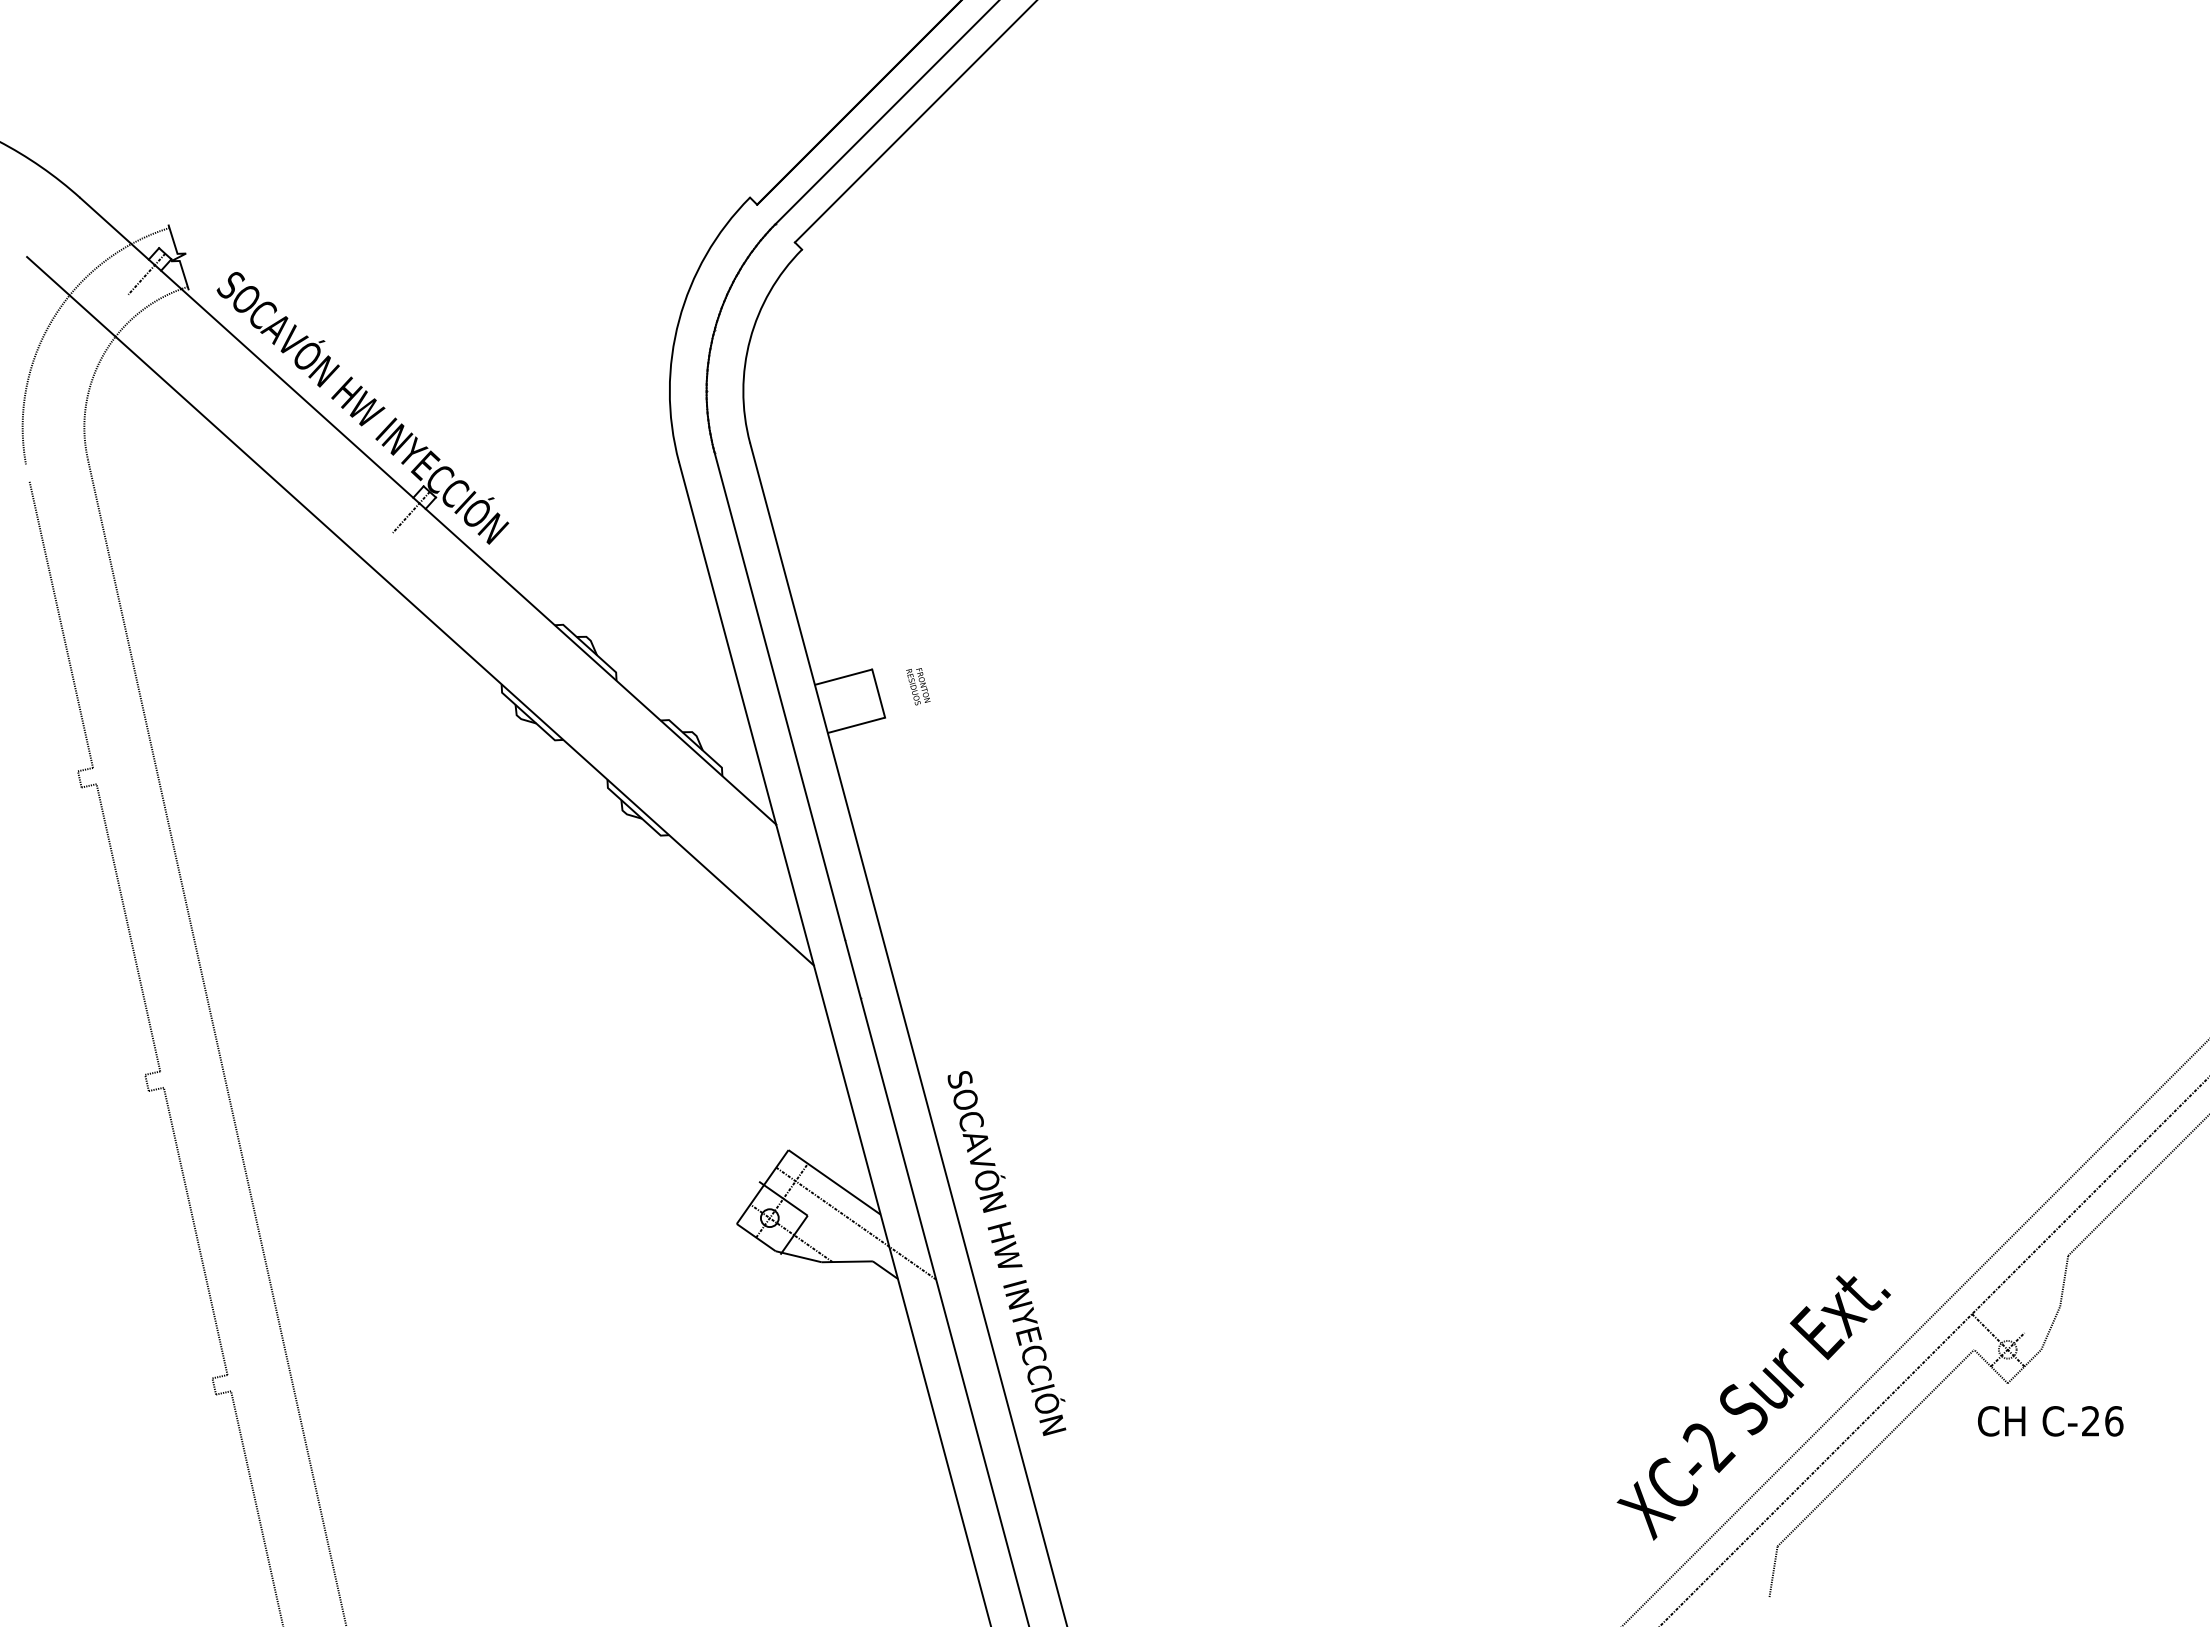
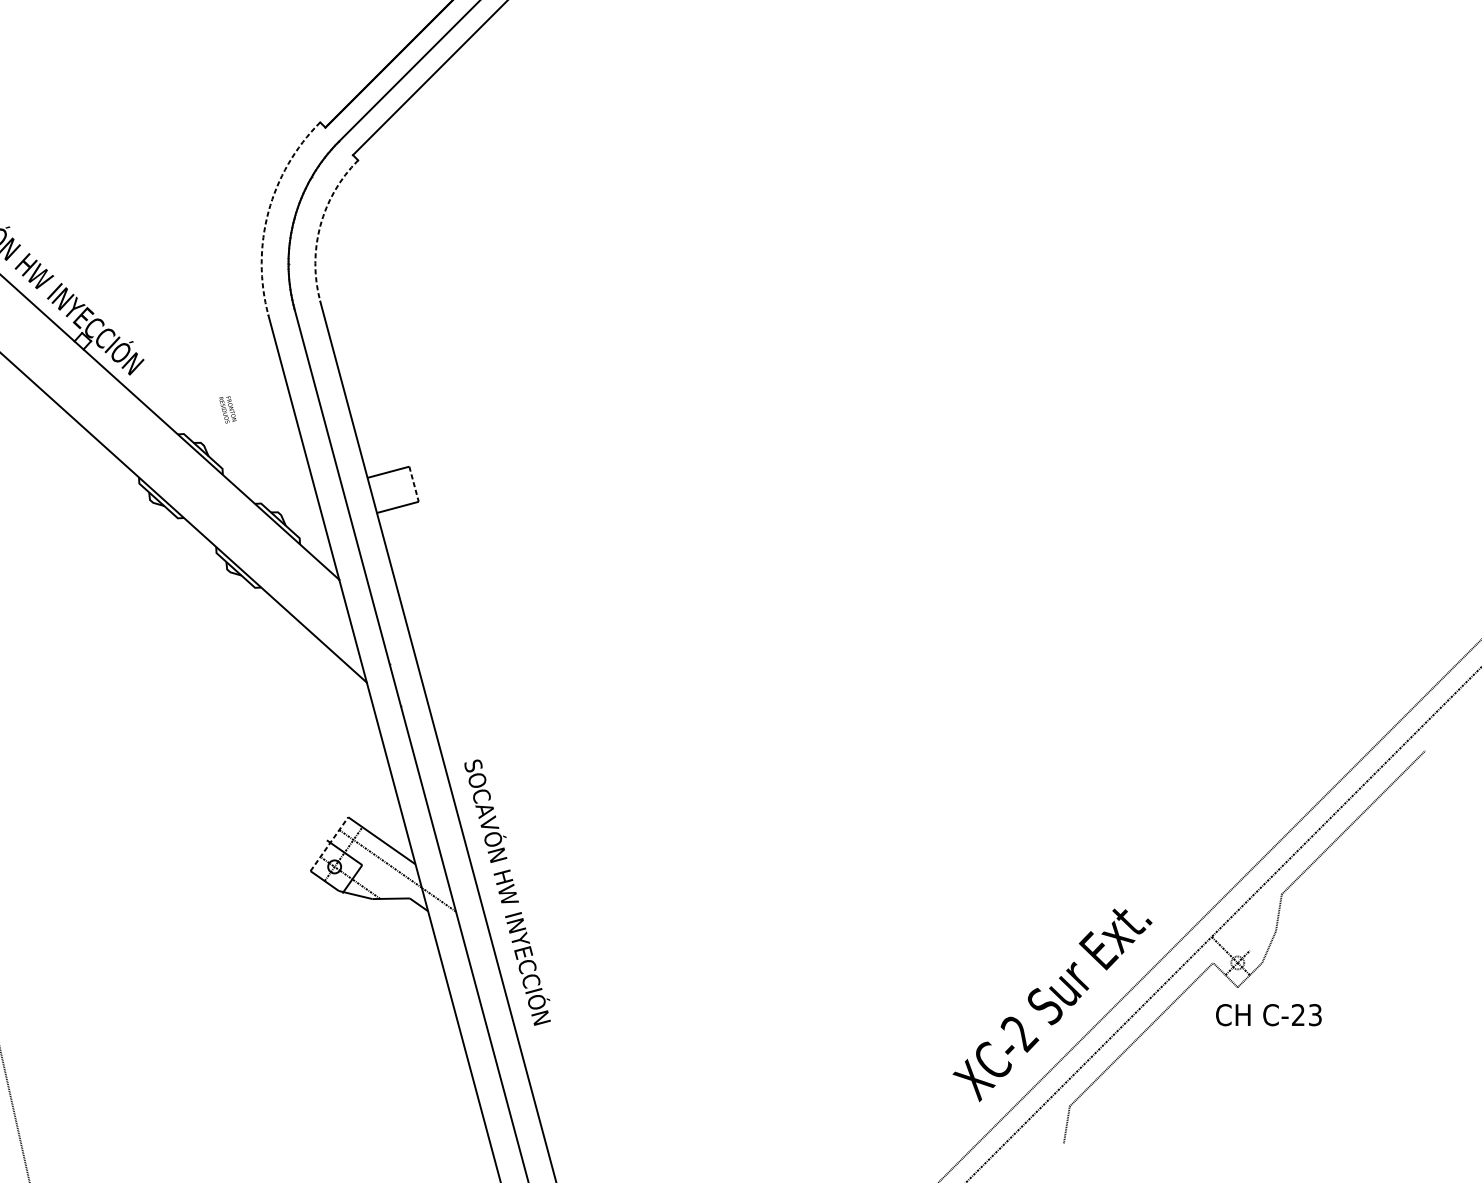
arc: (679, 320) -> (268, 212), solid -> dashed
arc: (750, 339) -> (320, 225), solid -> dashed
line: (410, 511) -> (72, 351), removed
text: (918, 686) -> (227, 409), moved
line: (878, 693) -> (413, 484), solid -> dashed
line: (762, 1186) -> (329, 843), solid -> dashed
text: (2114, 1421) -> (1315, 1015), C-26 -> C-23

